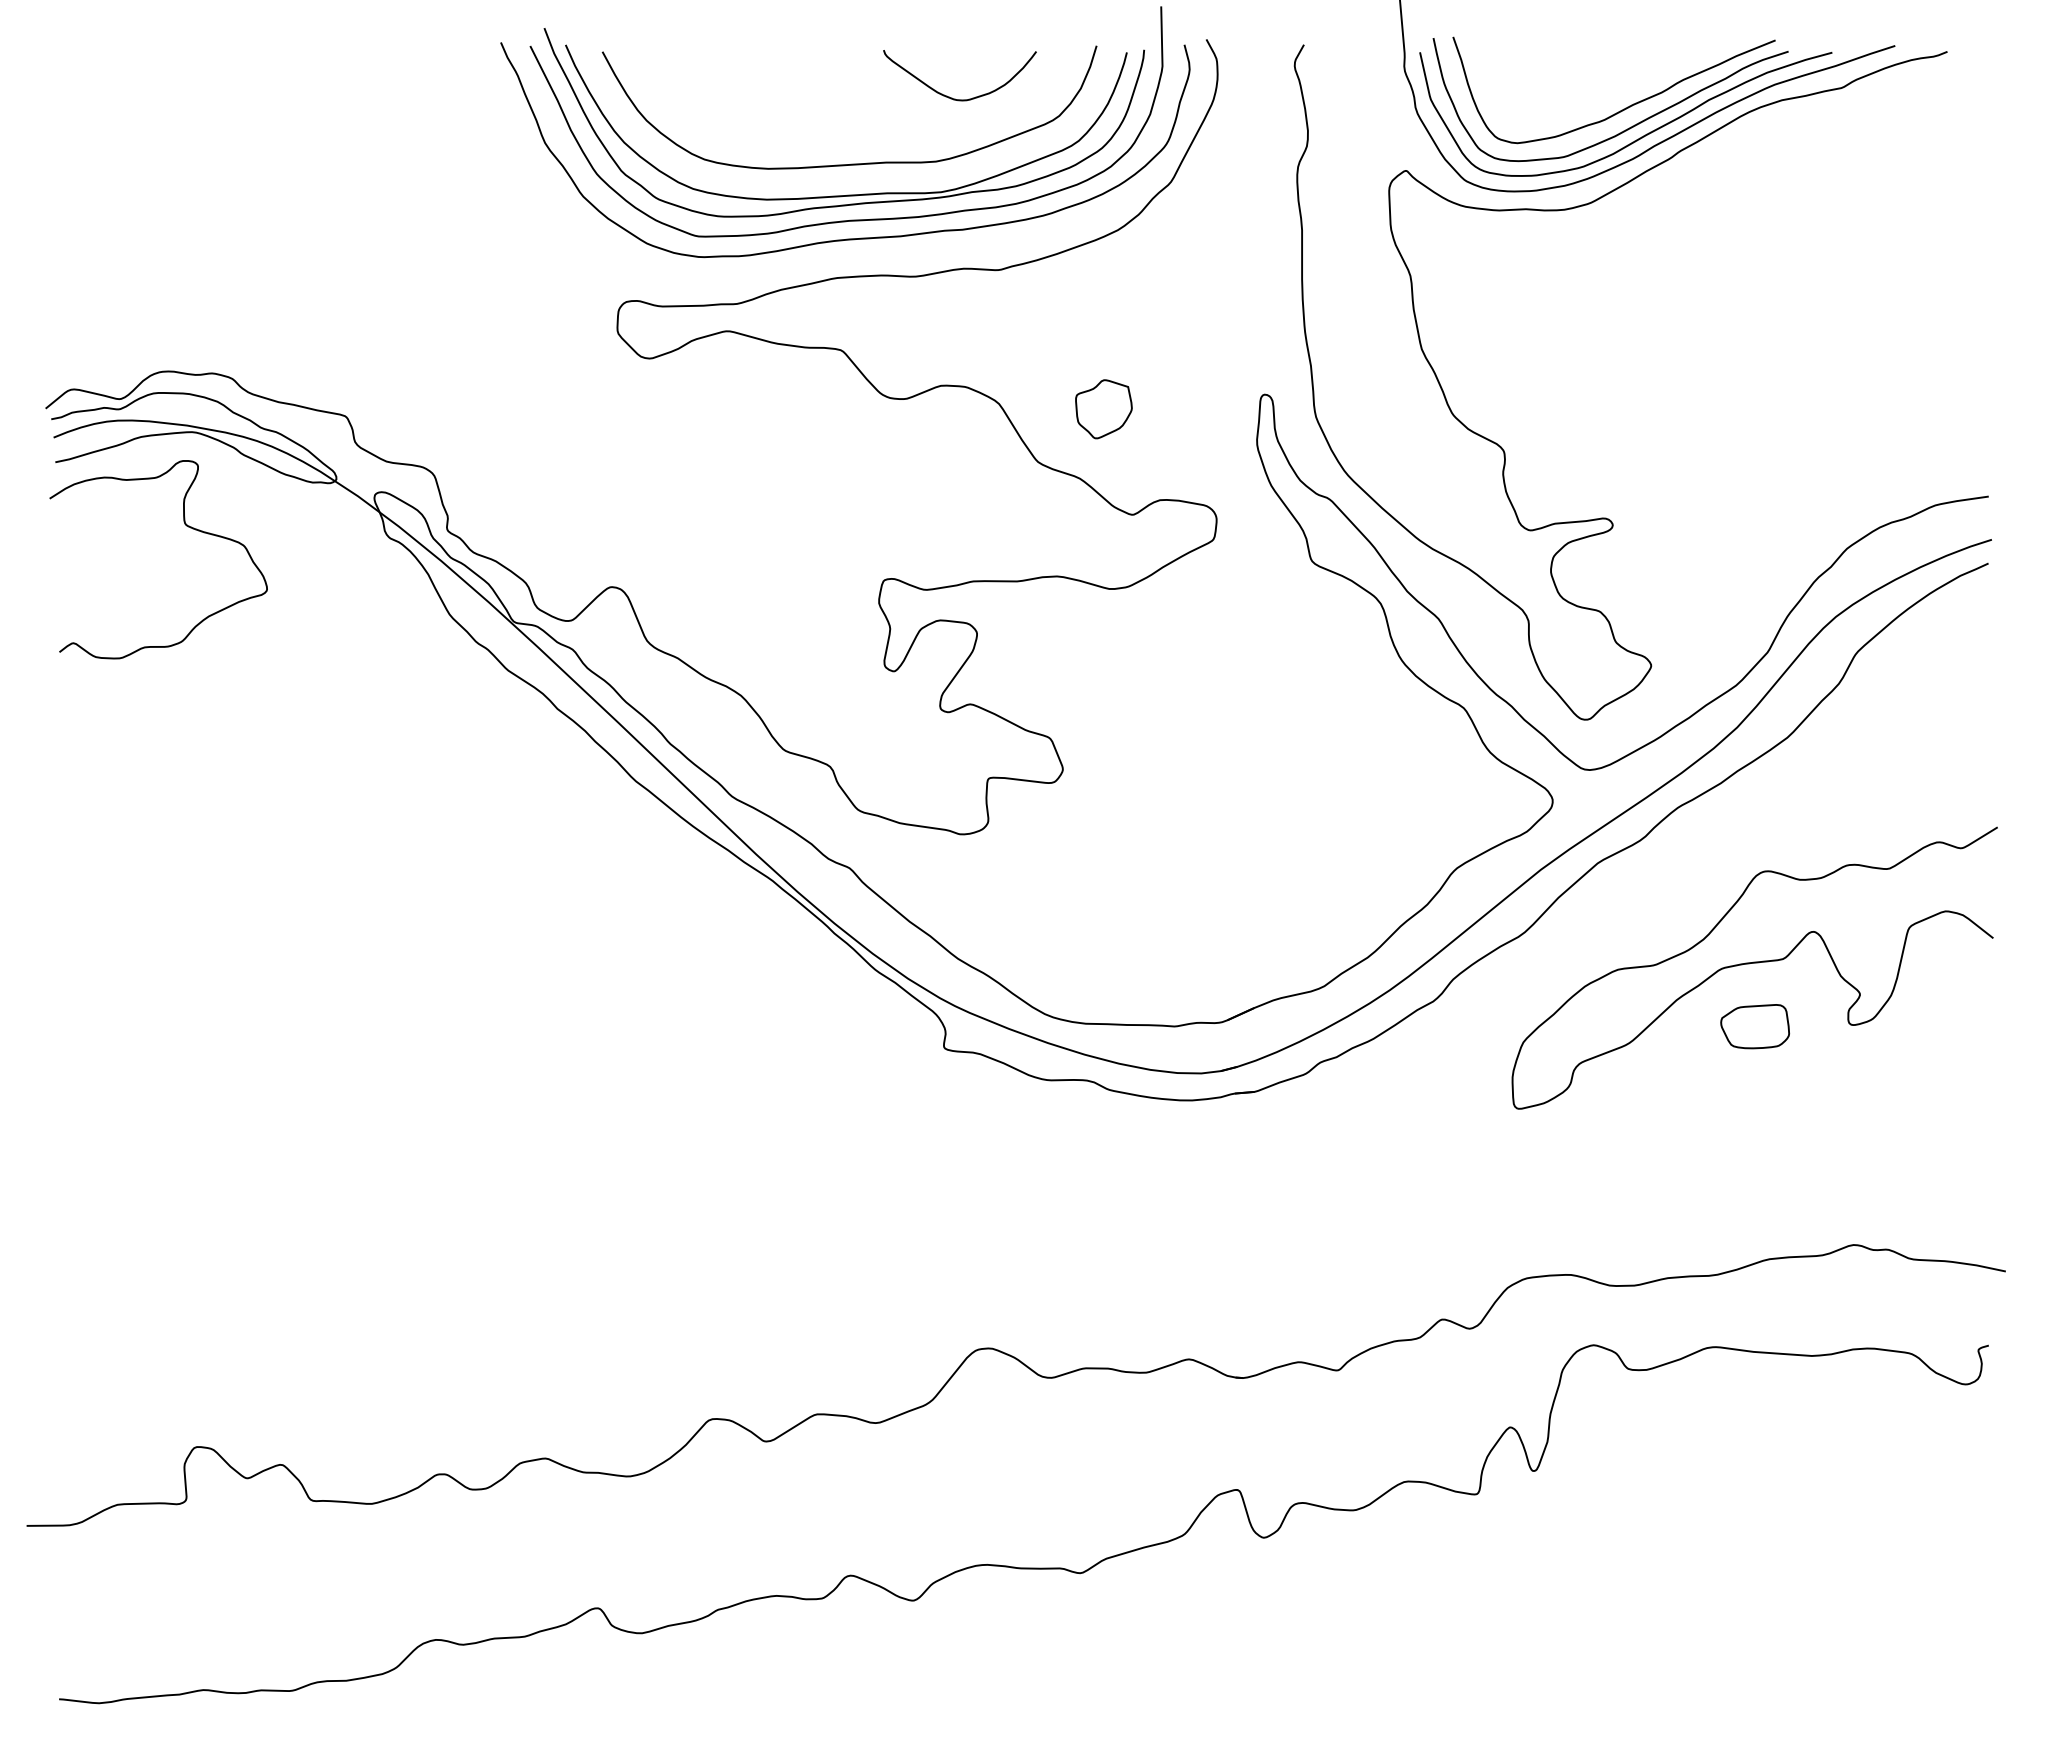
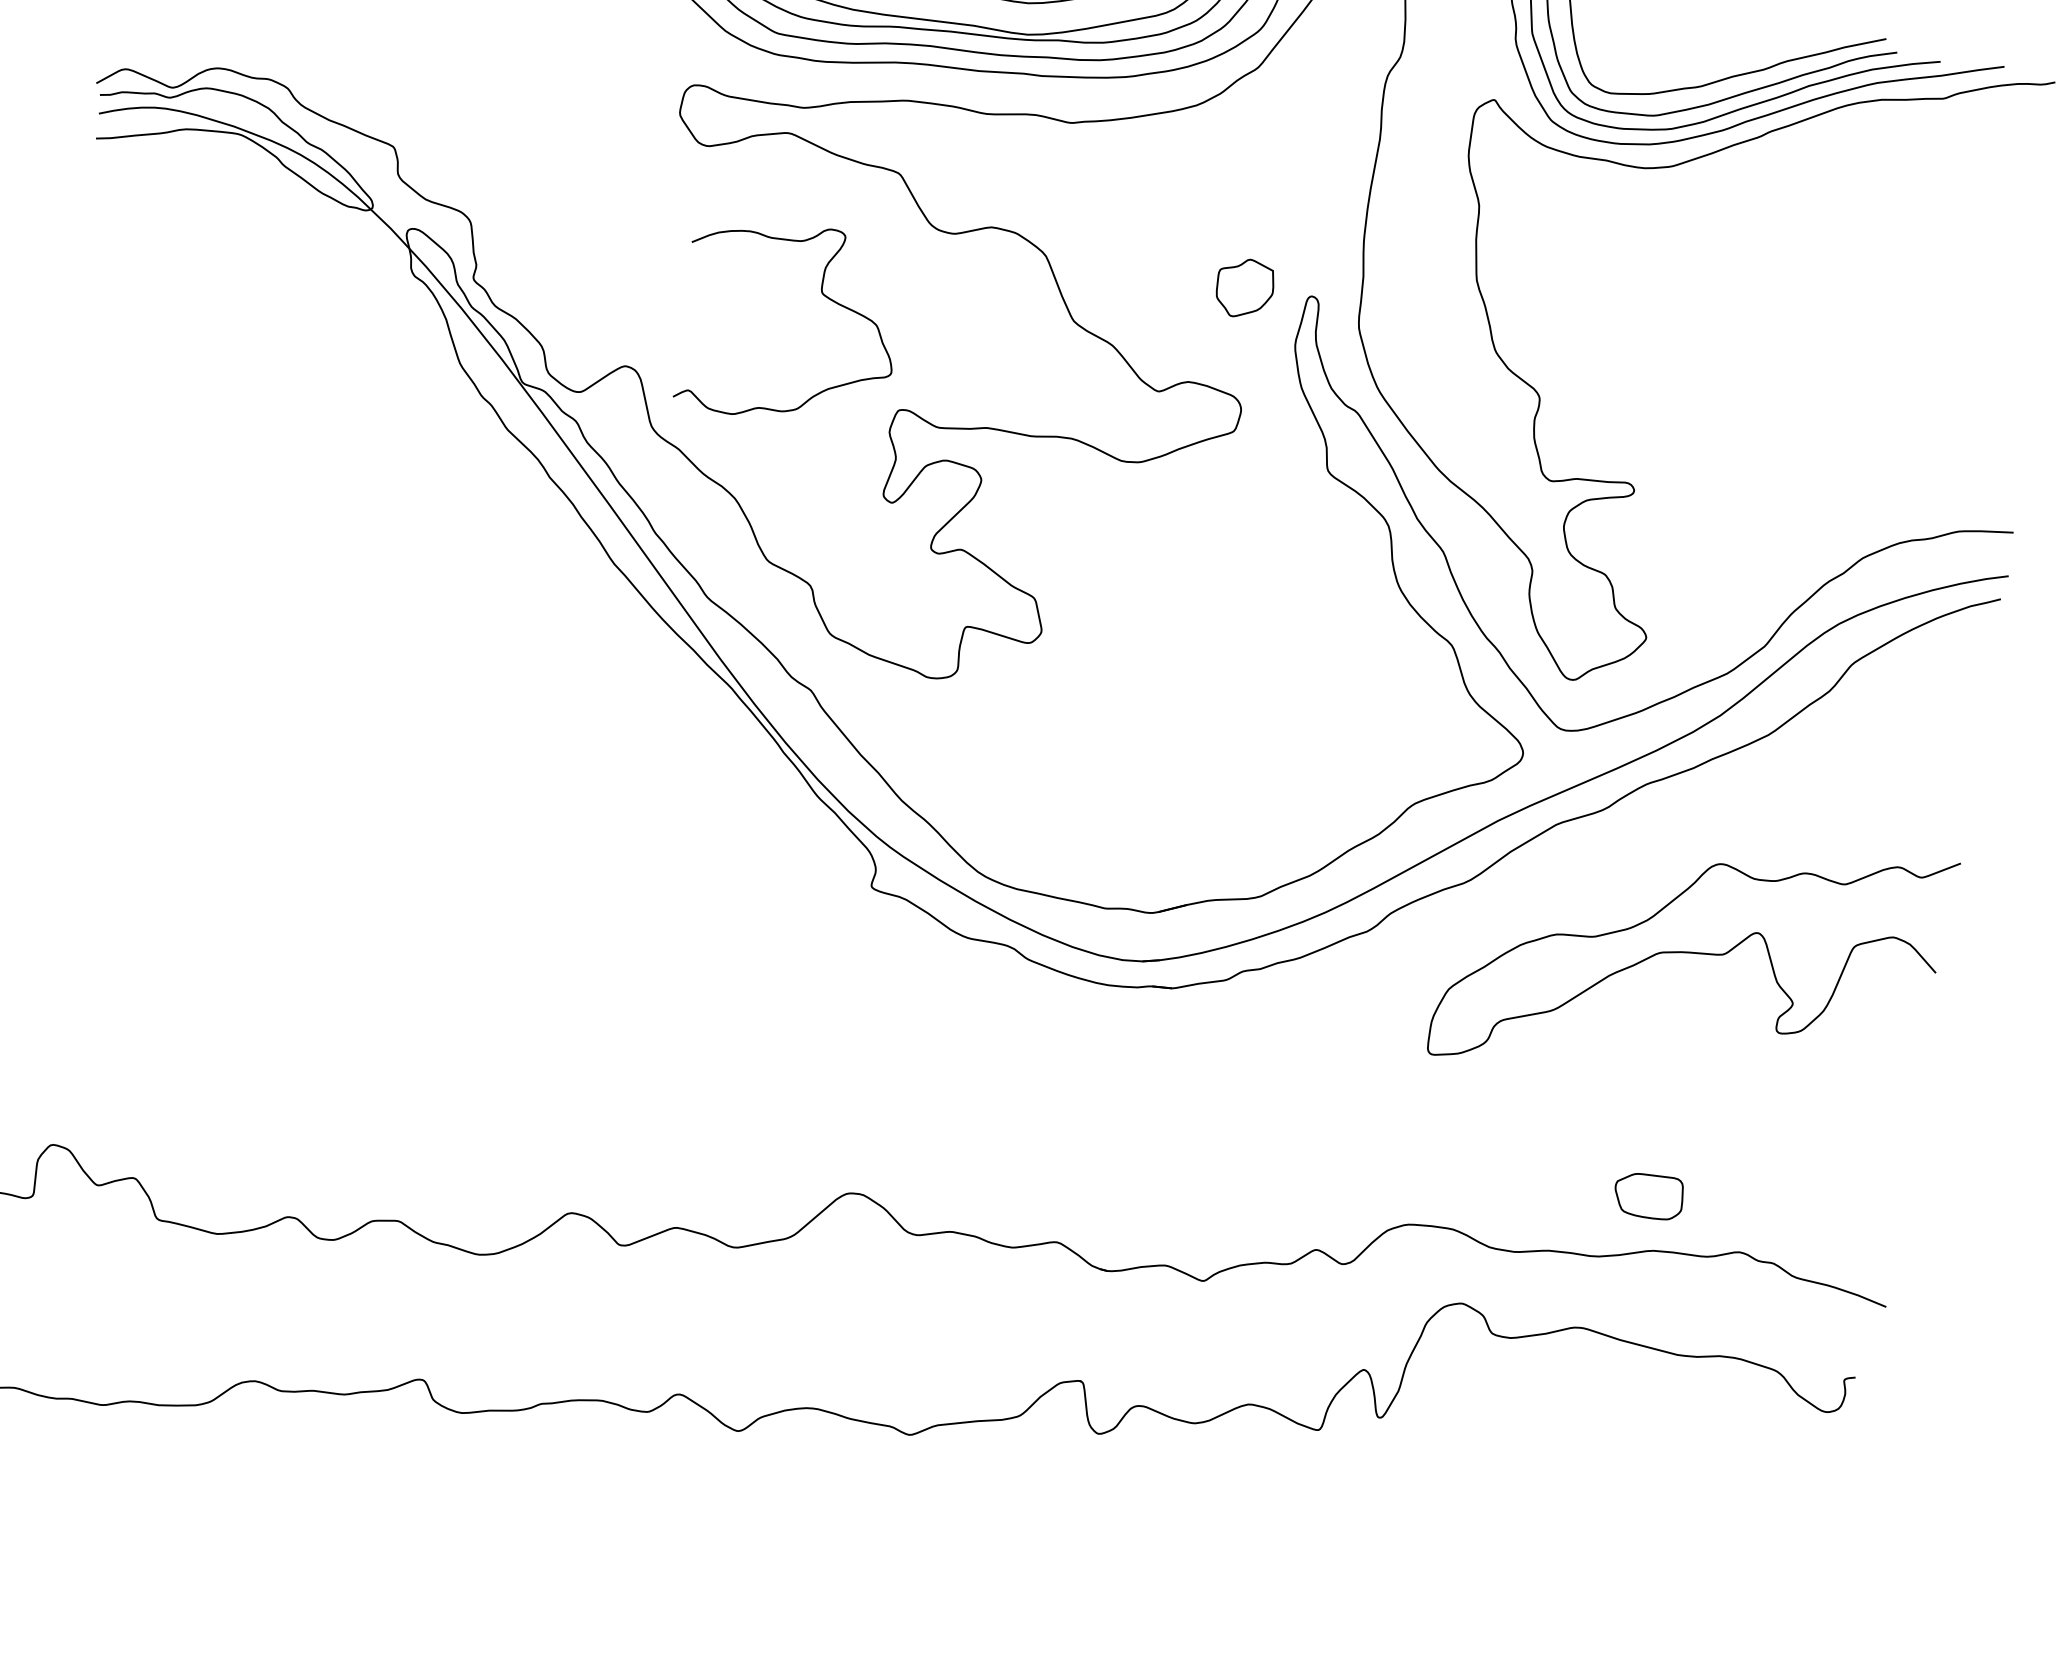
part: (1103, 409) -> (1244, 288), moved
curve: (186, 526) -> (822, 295), moved
part: (1754, 1026) -> (1648, 1195), moved

